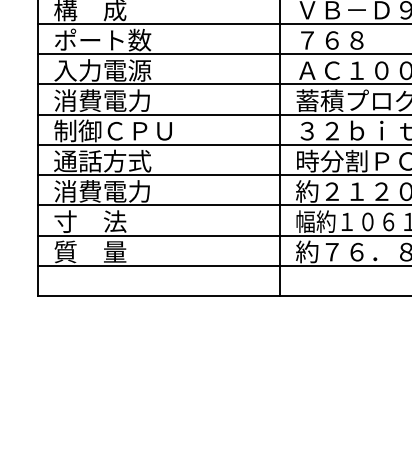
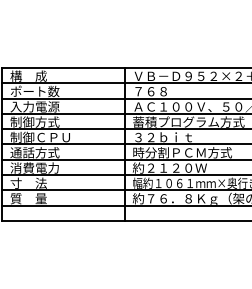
text: (101, 99) -> (34, 121), 消費電力 -> 制御方式

